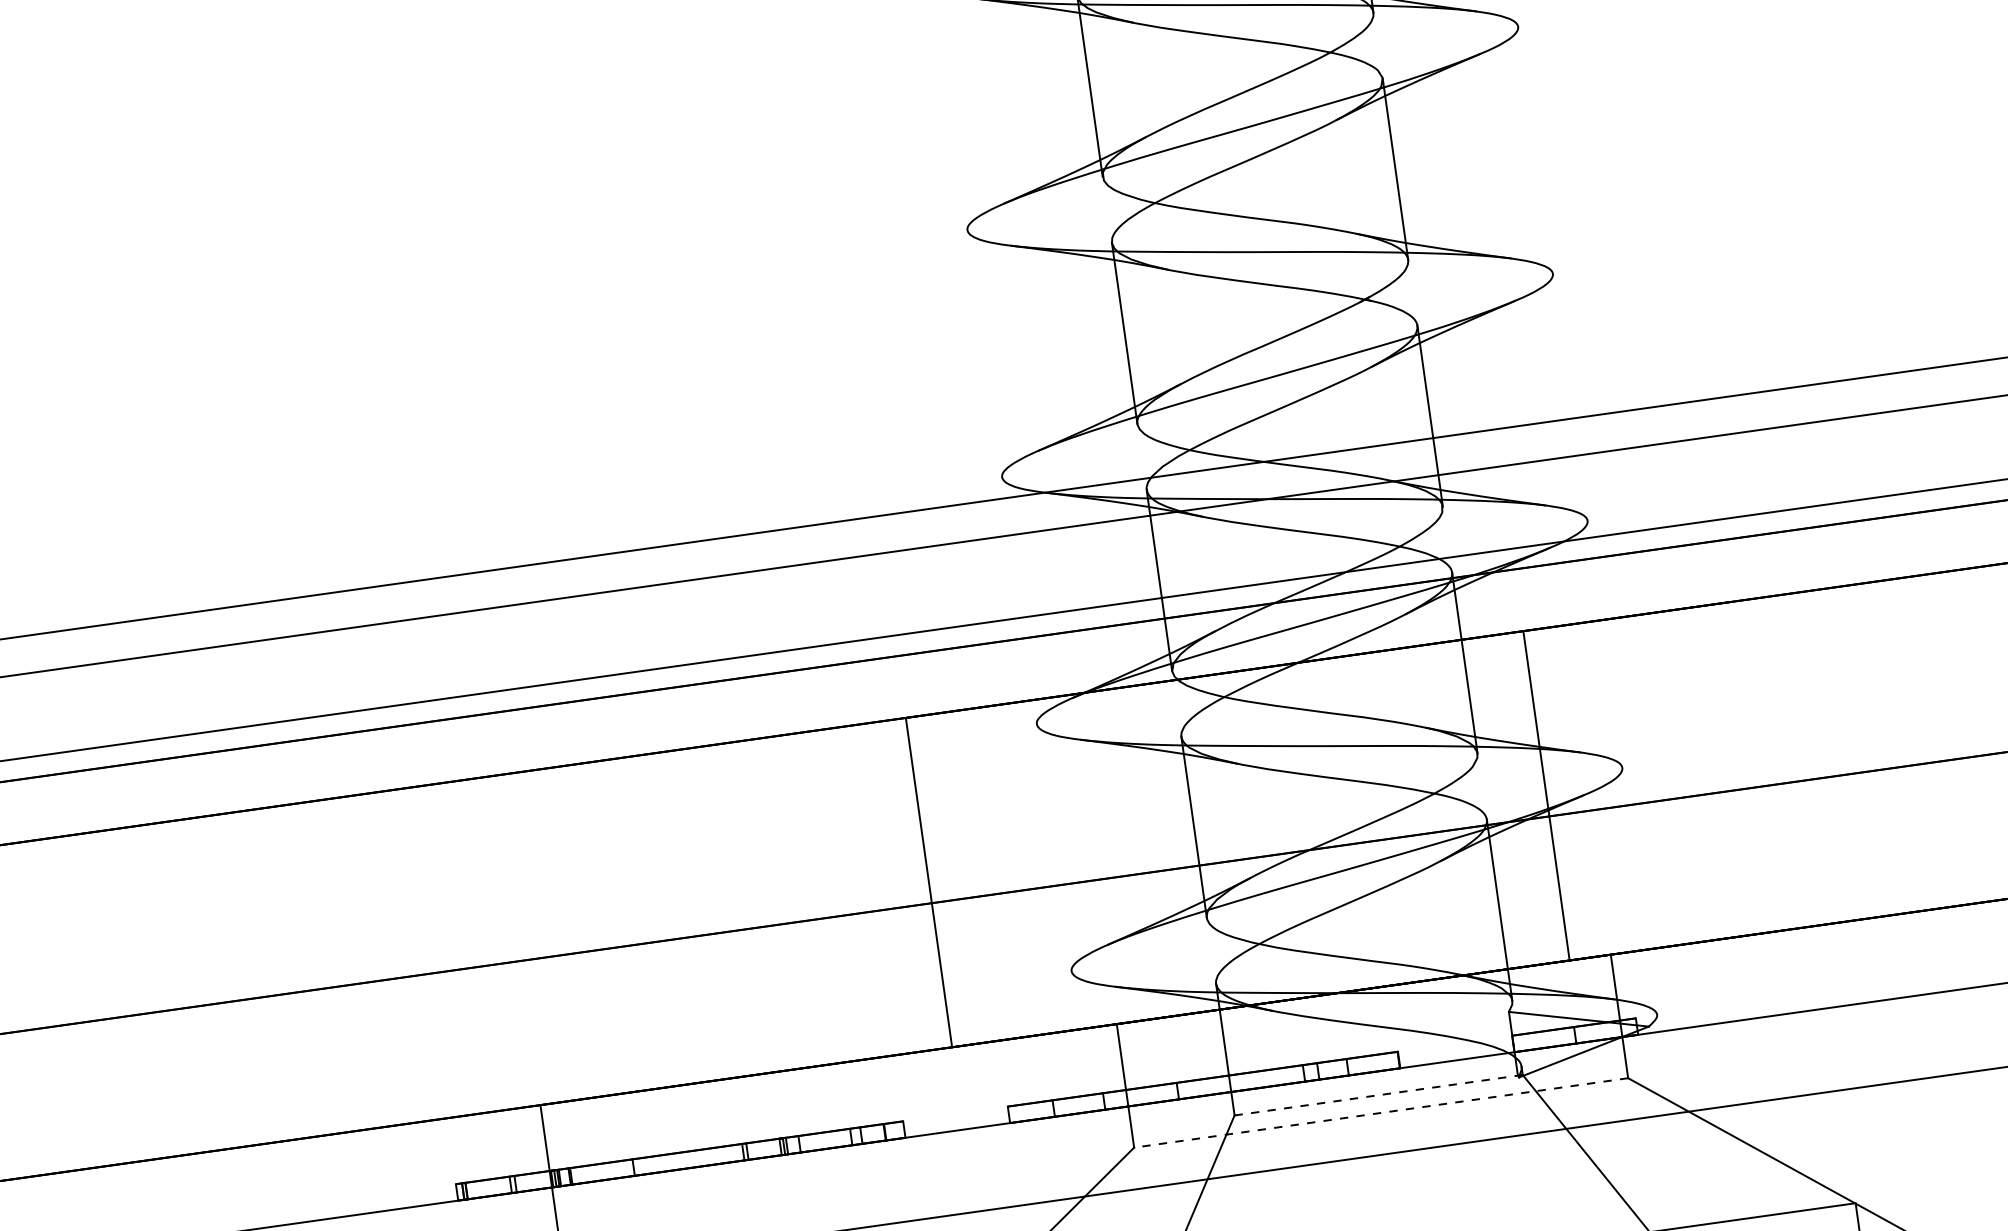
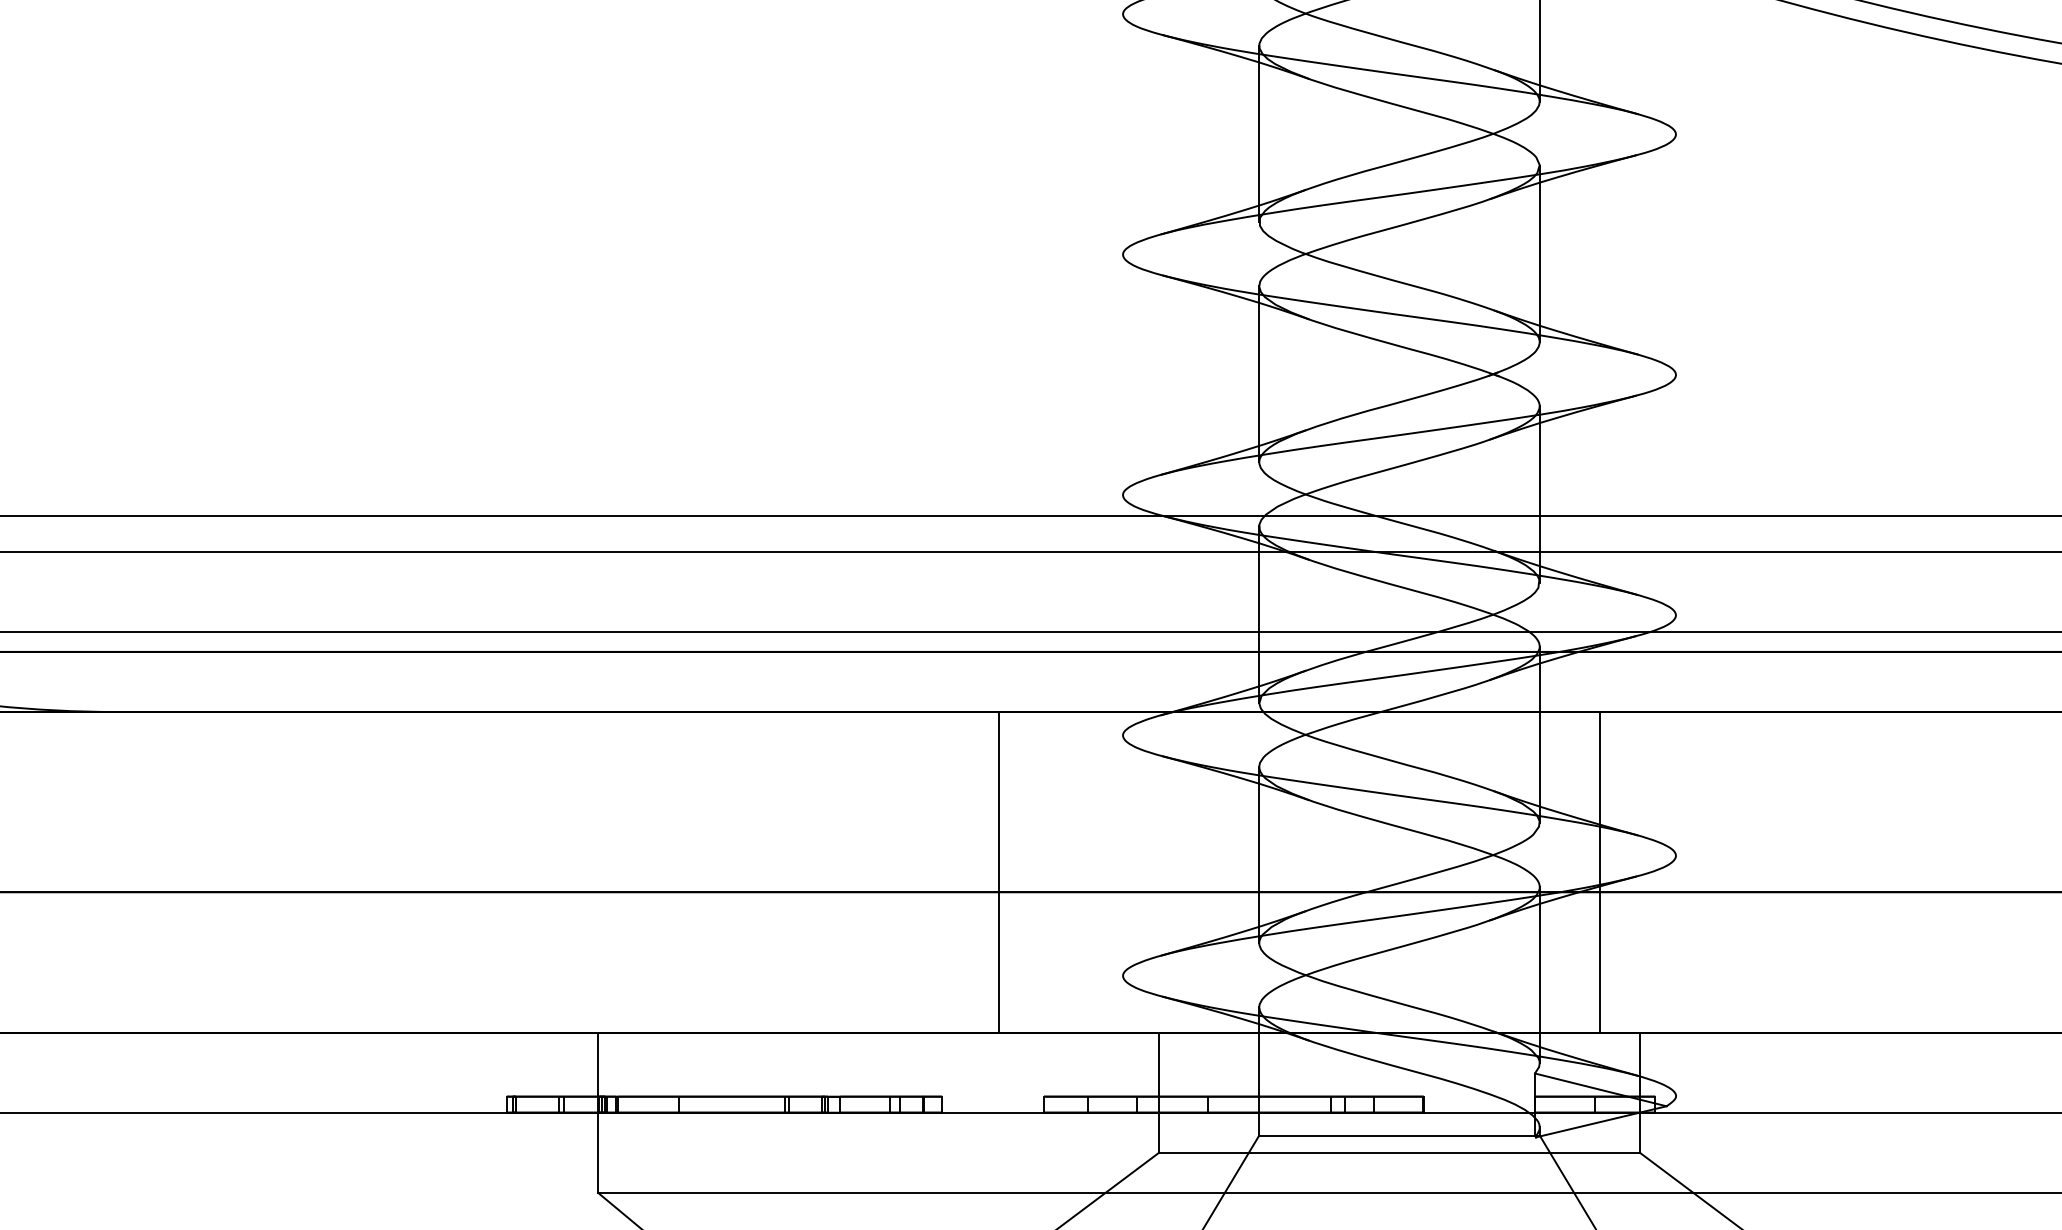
line: (1378, 1095) -> (1399, 1135), dashed -> solid
line: (1381, 1112) -> (1399, 1152), dashed -> solid

